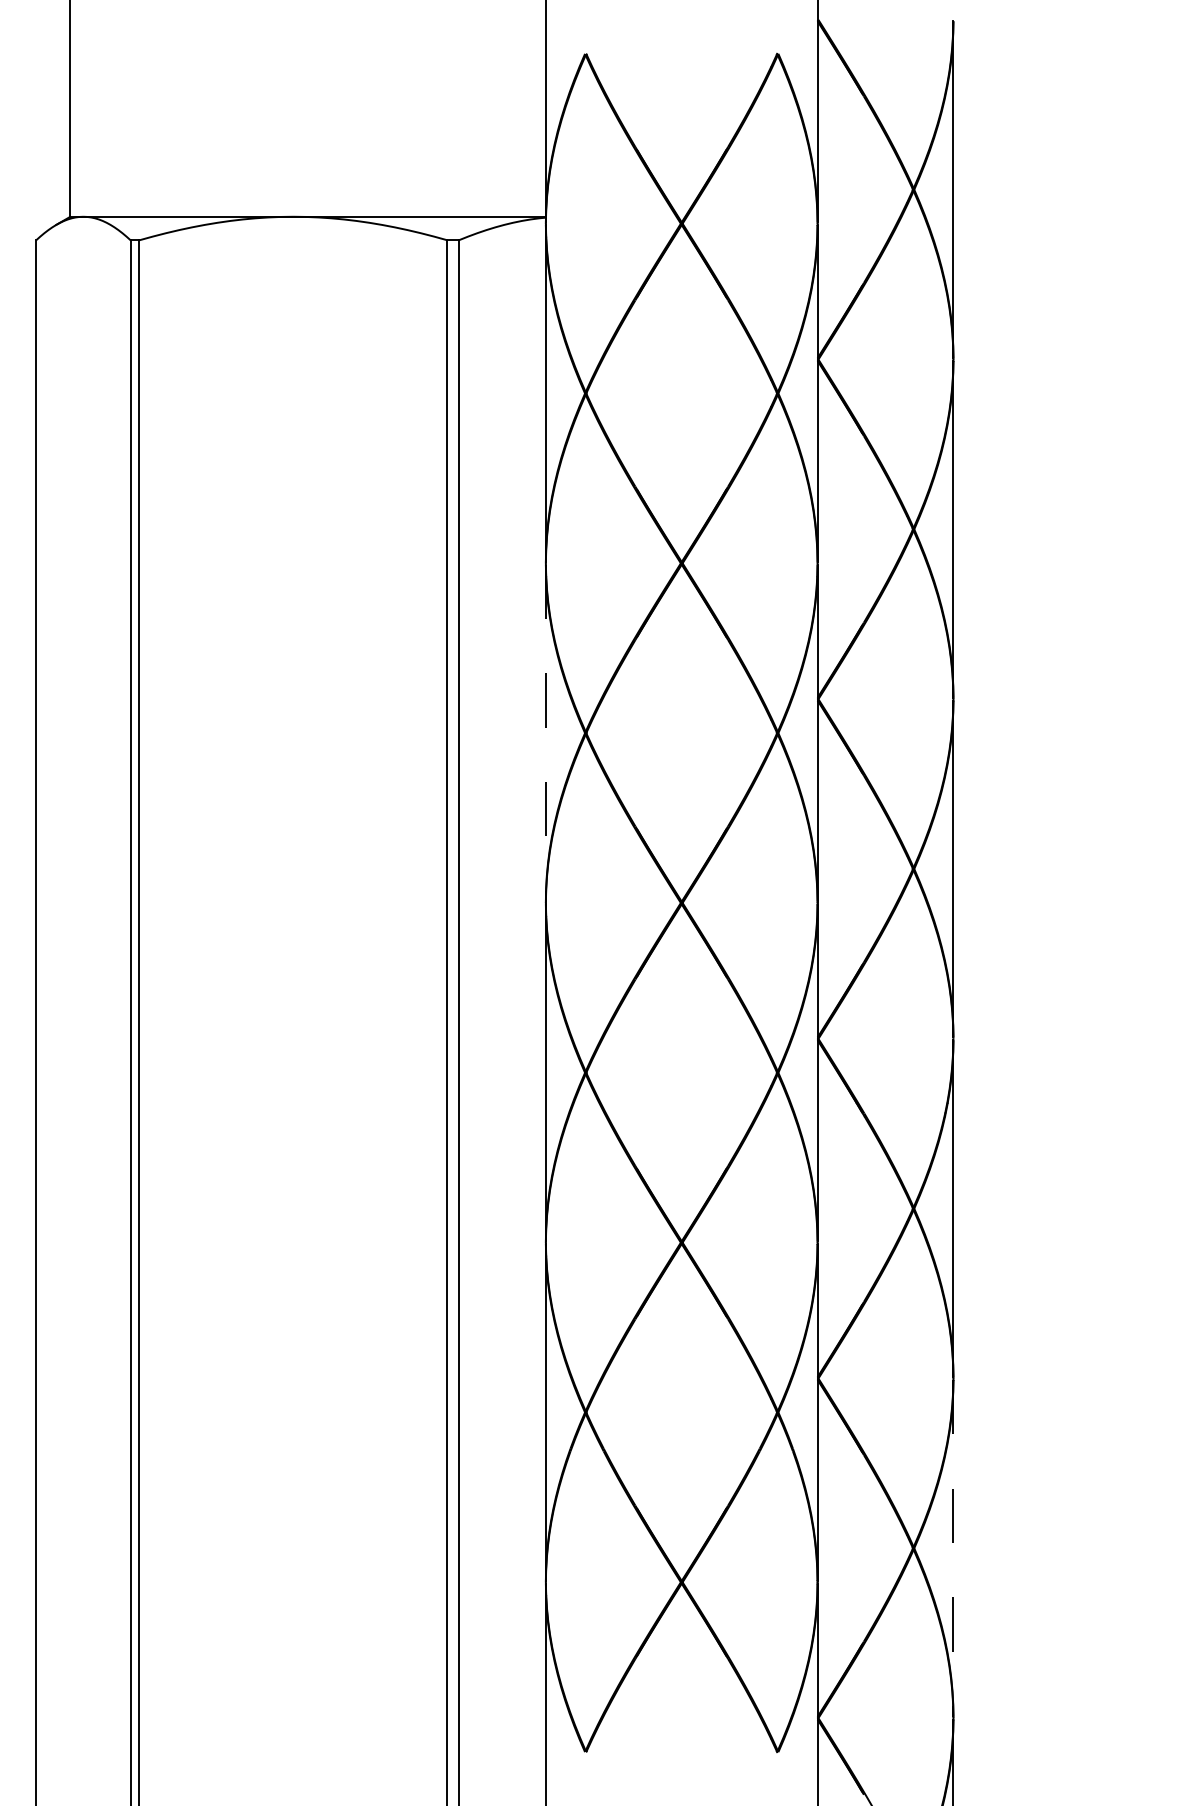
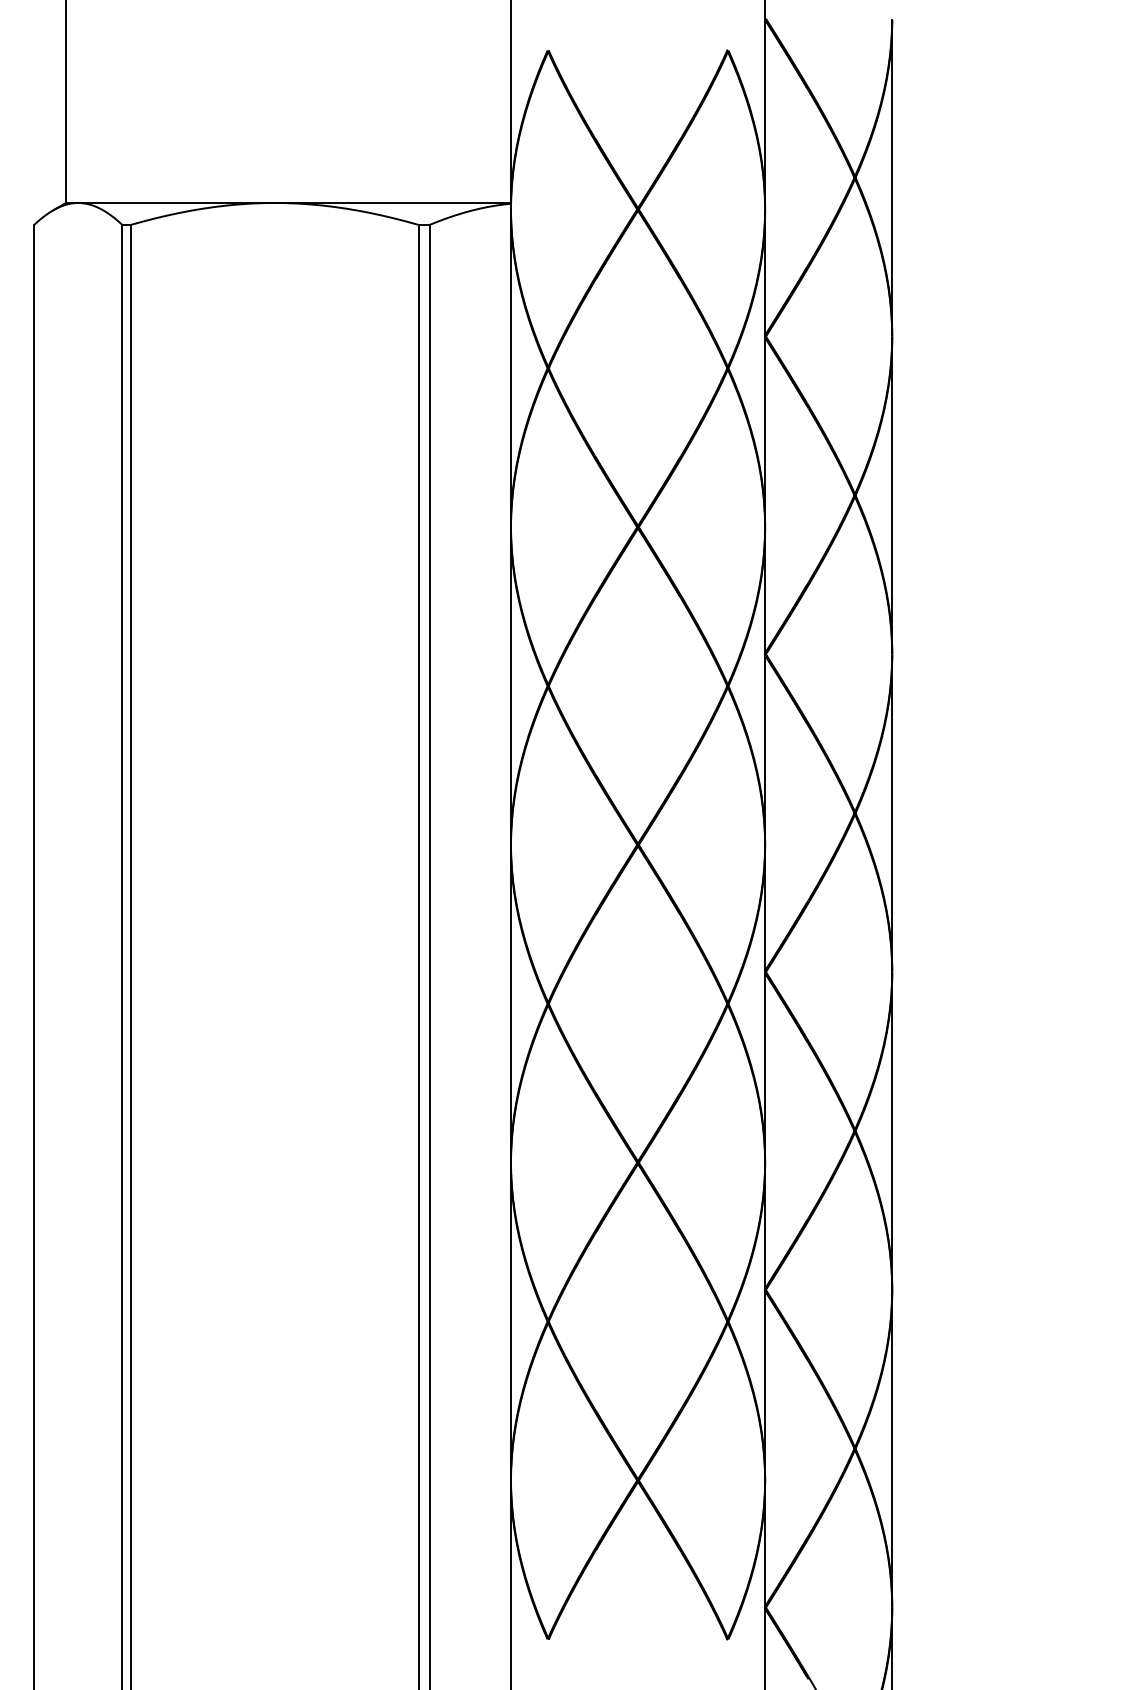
line: (545, 733) -> (510, 686), dashed -> solid
line: (953, 1548) -> (892, 1448), dashed -> solid

